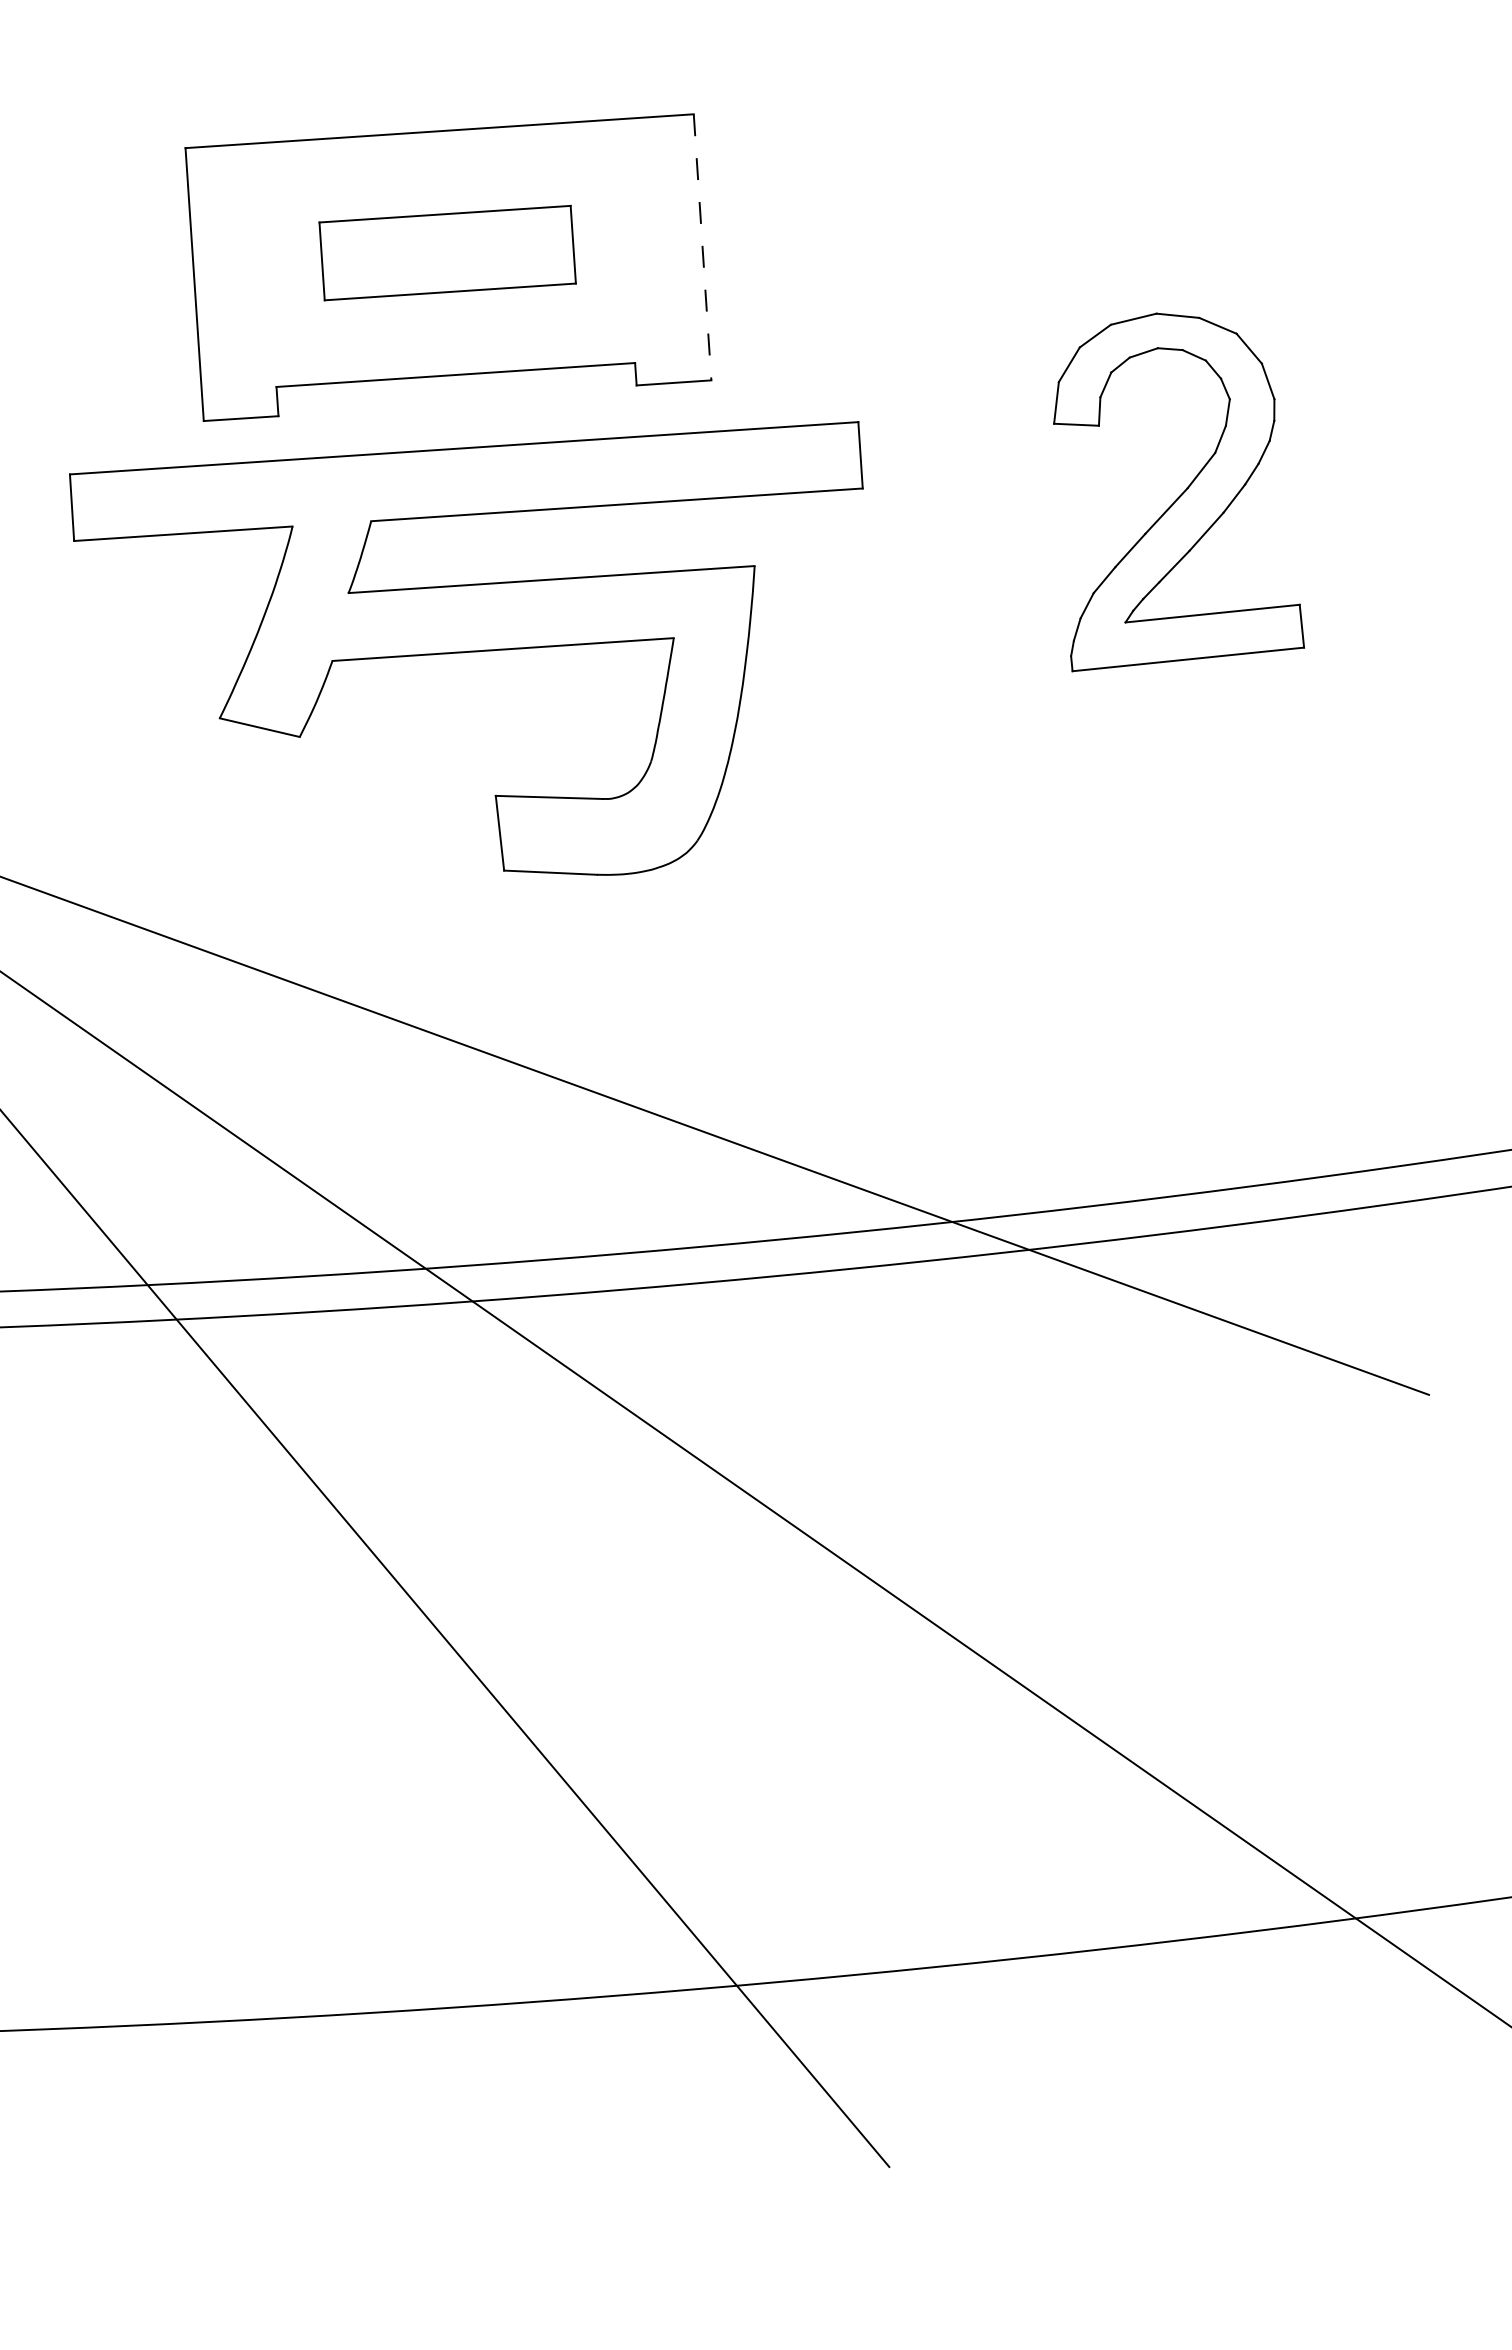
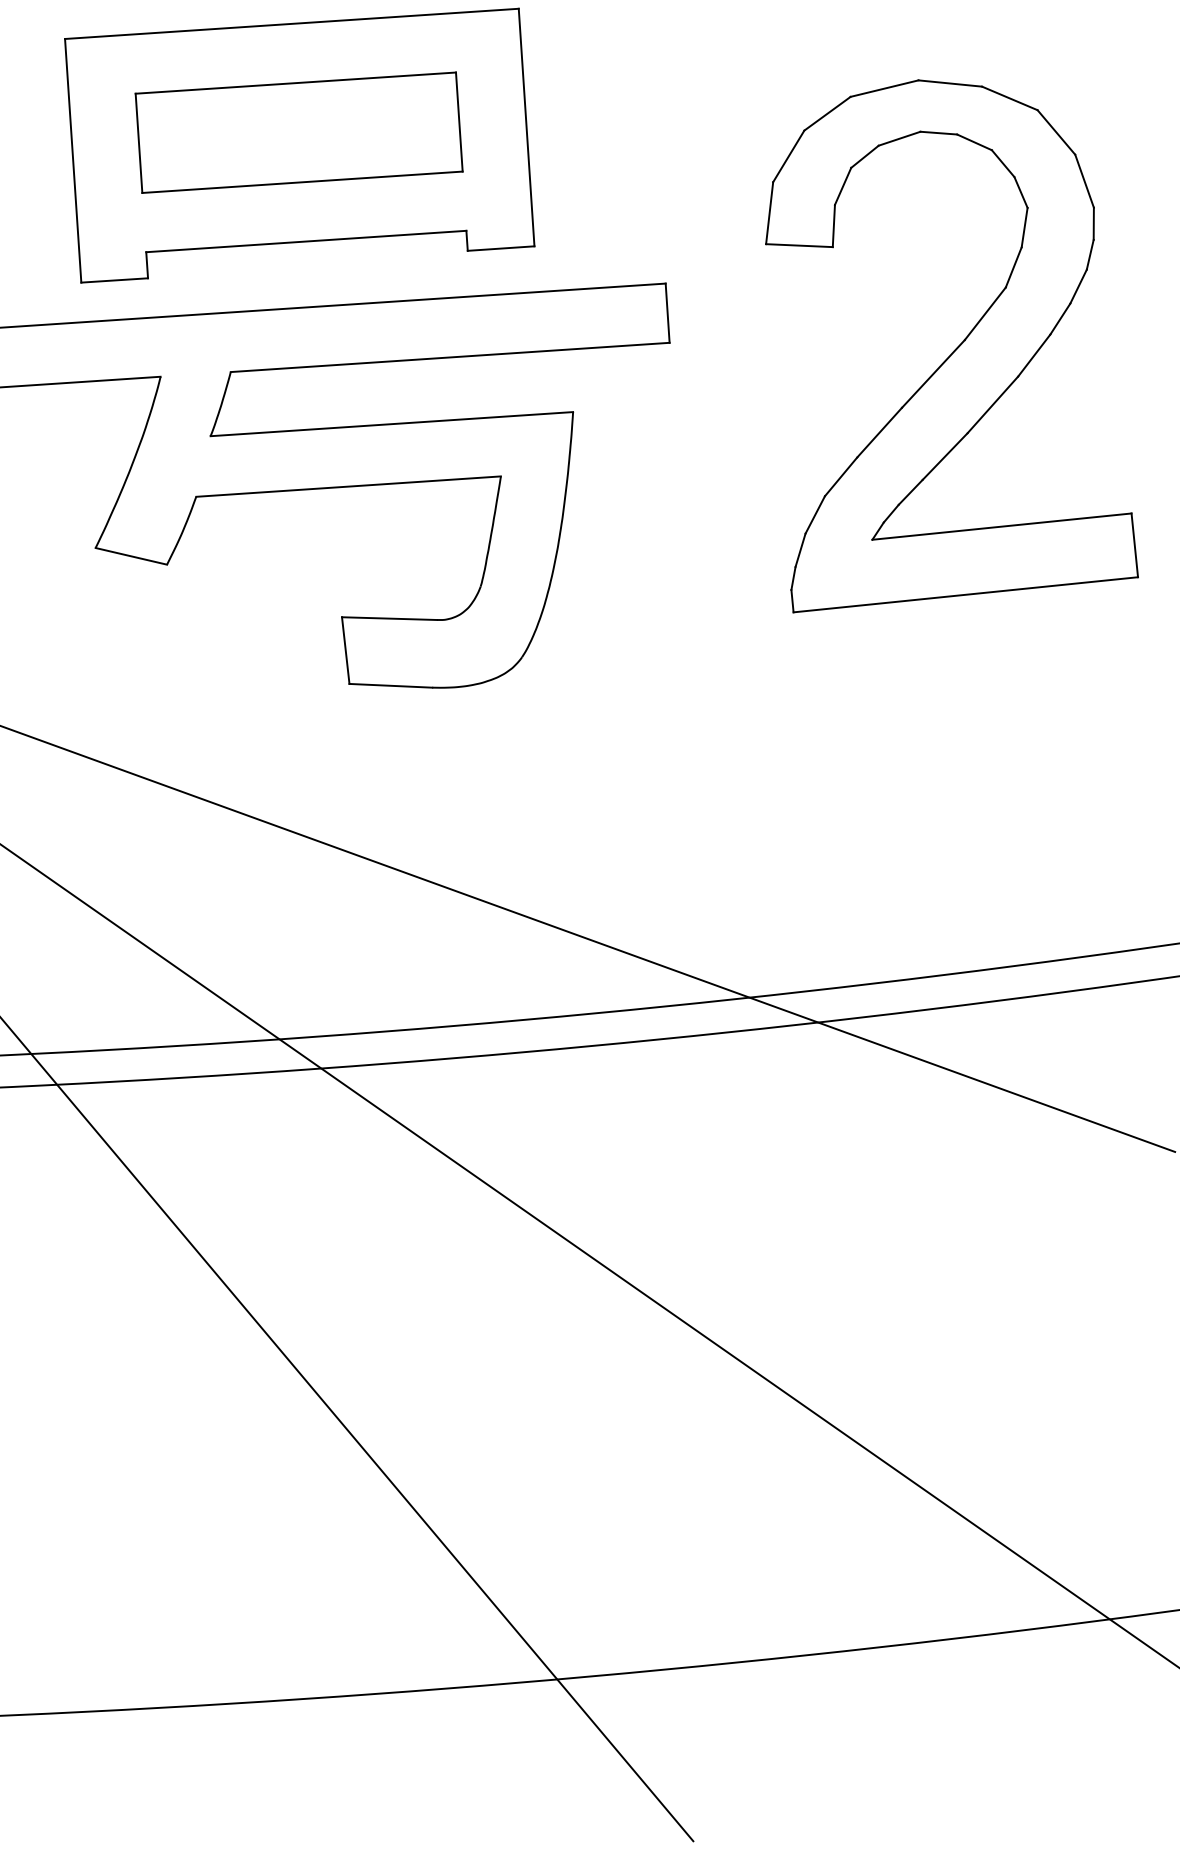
line: (702, 247) -> (526, 127), dashed -> solid
part: (447, 252) -> (298, 132), size x1.43
part: (1178, 492) -> (951, 346), size x1.67

